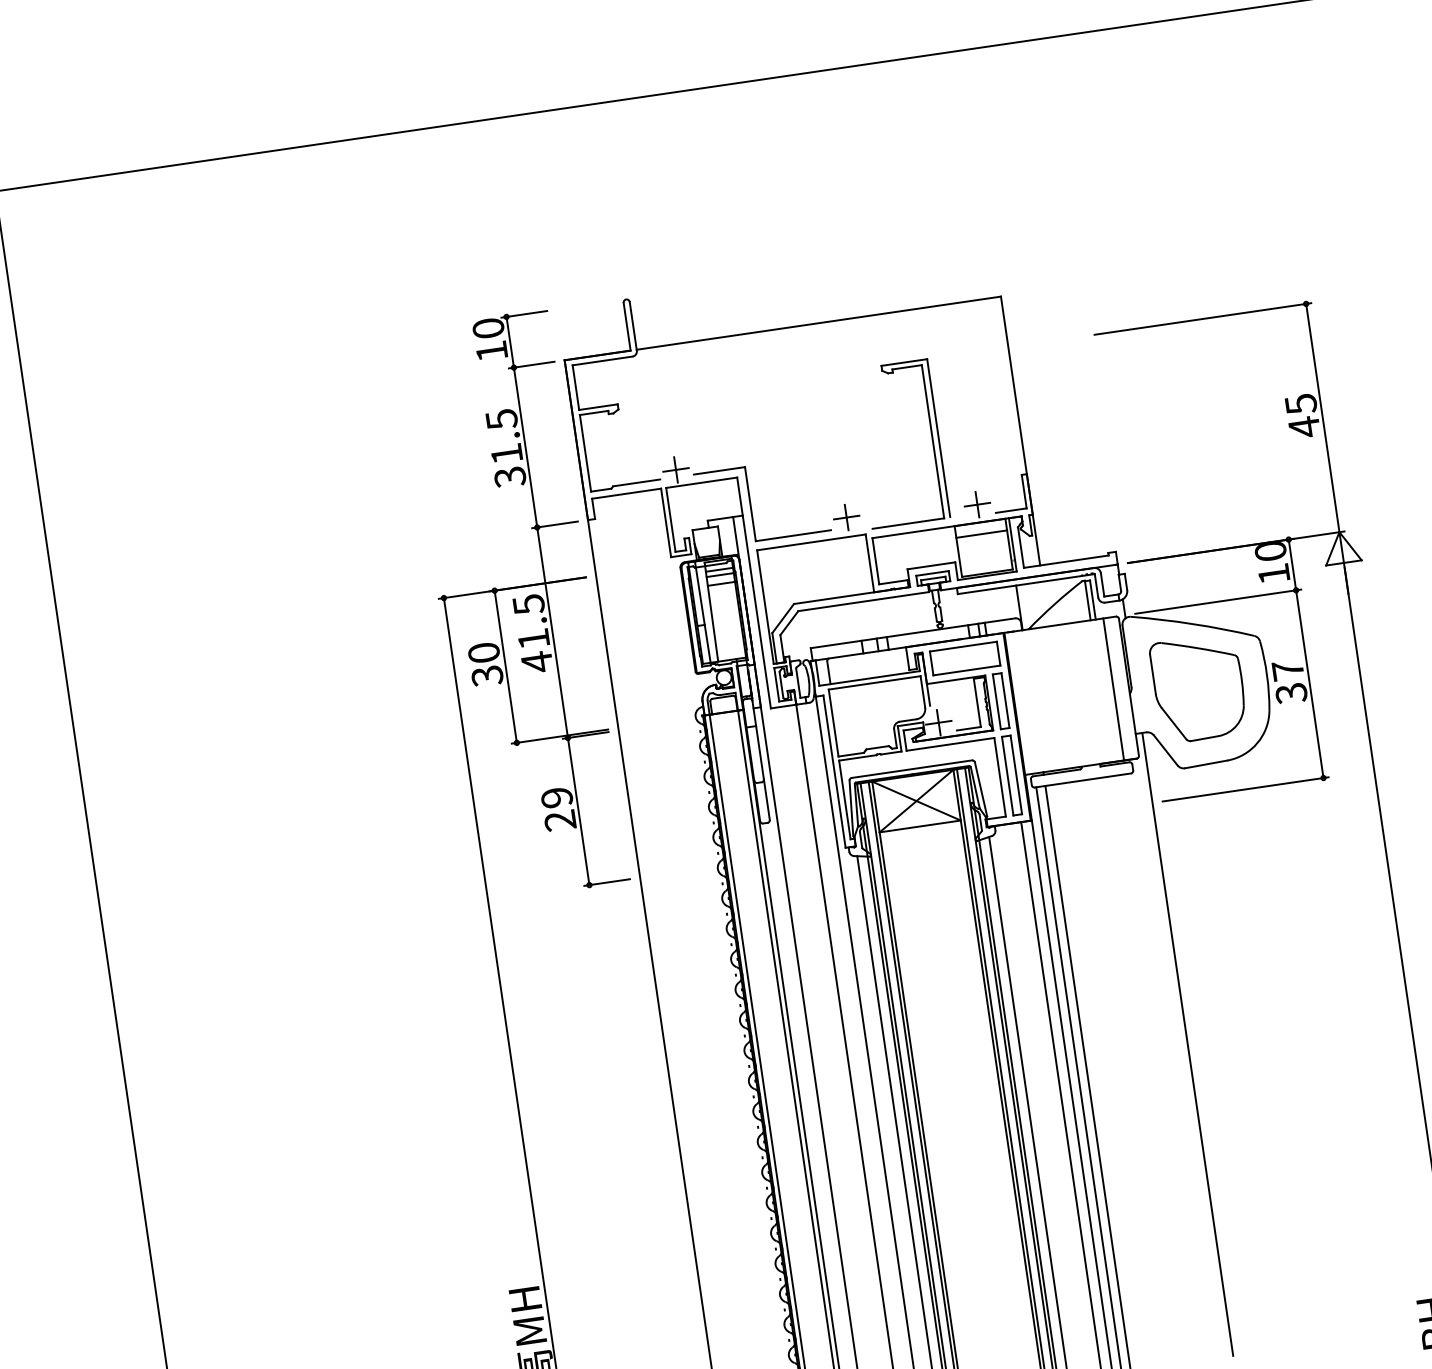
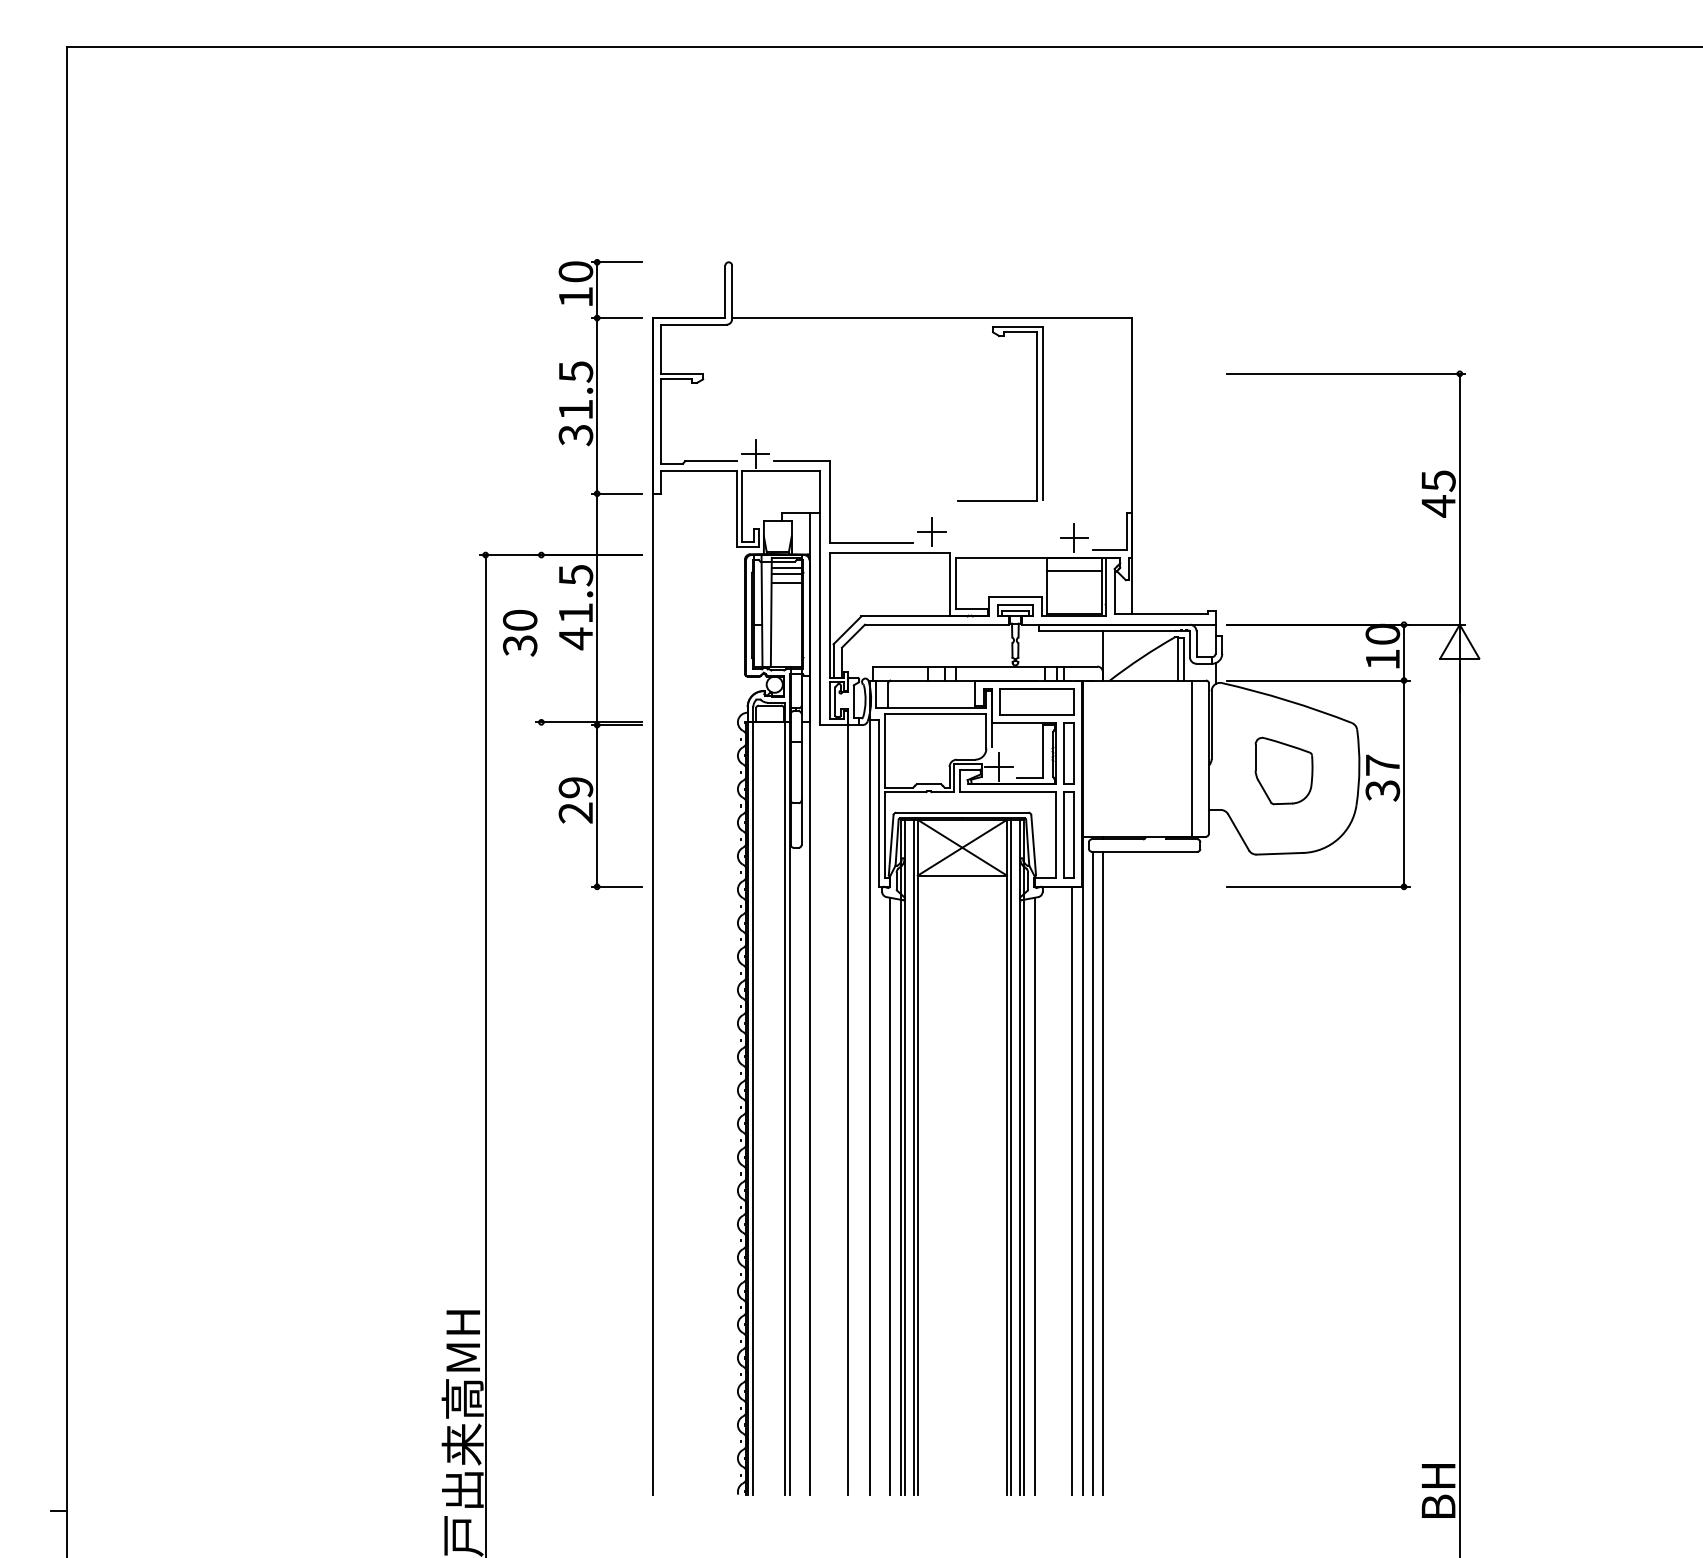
part: (932, 438) -> (1036, 413), moved
line: (505, 666) -> (541, 638), removed
part: (1198, 688) -> (1283, 770), size x0.6
line: (1188, 1043) -> (1216, 1151), removed

